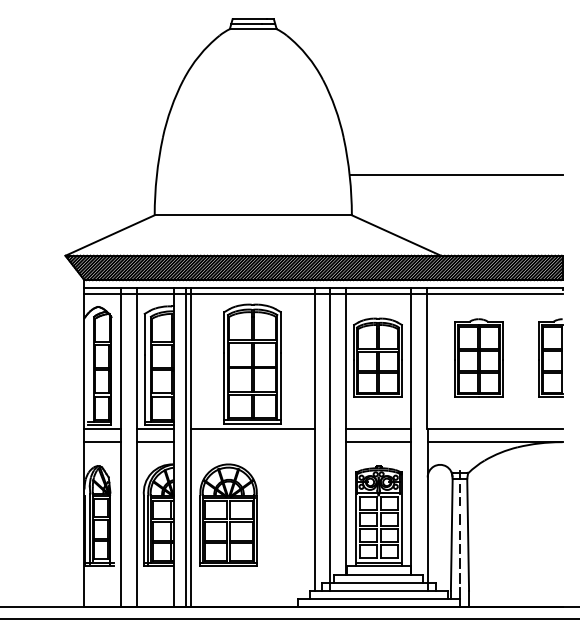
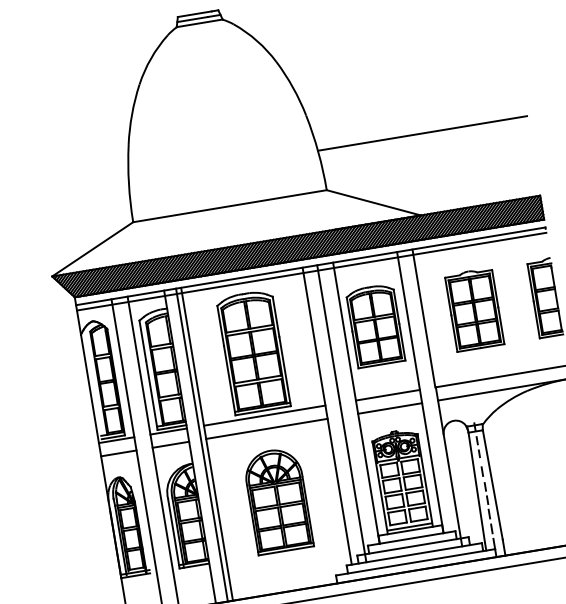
line: (253, 442) -> (267, 429), added
part: (228, 514) -> (277, 500), moved

